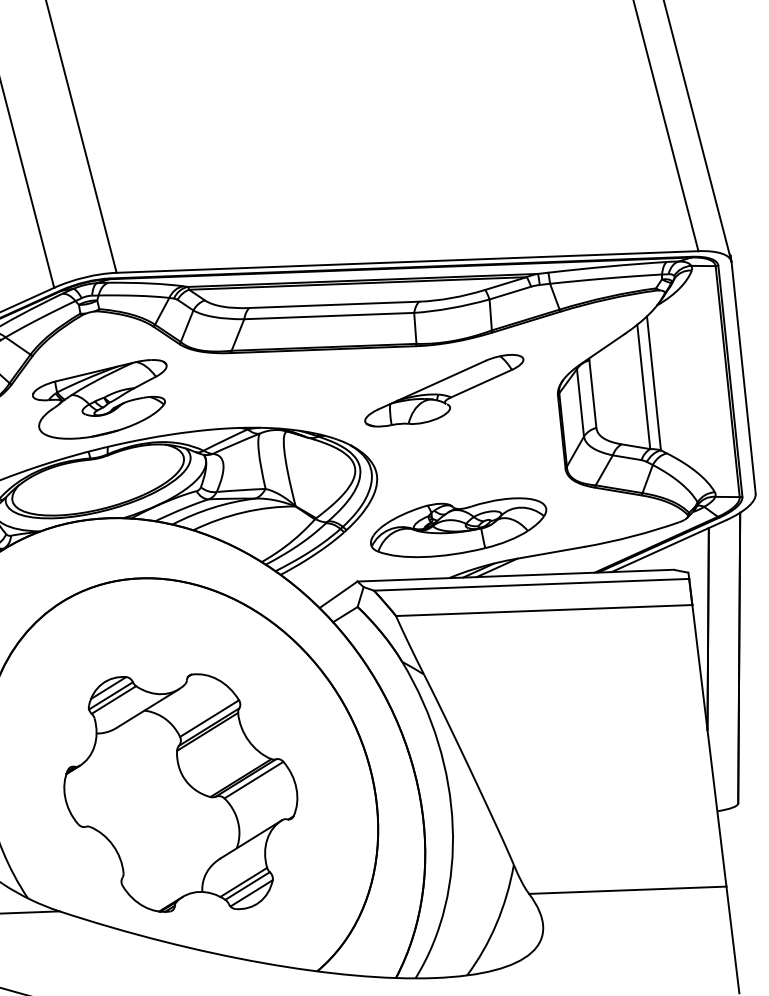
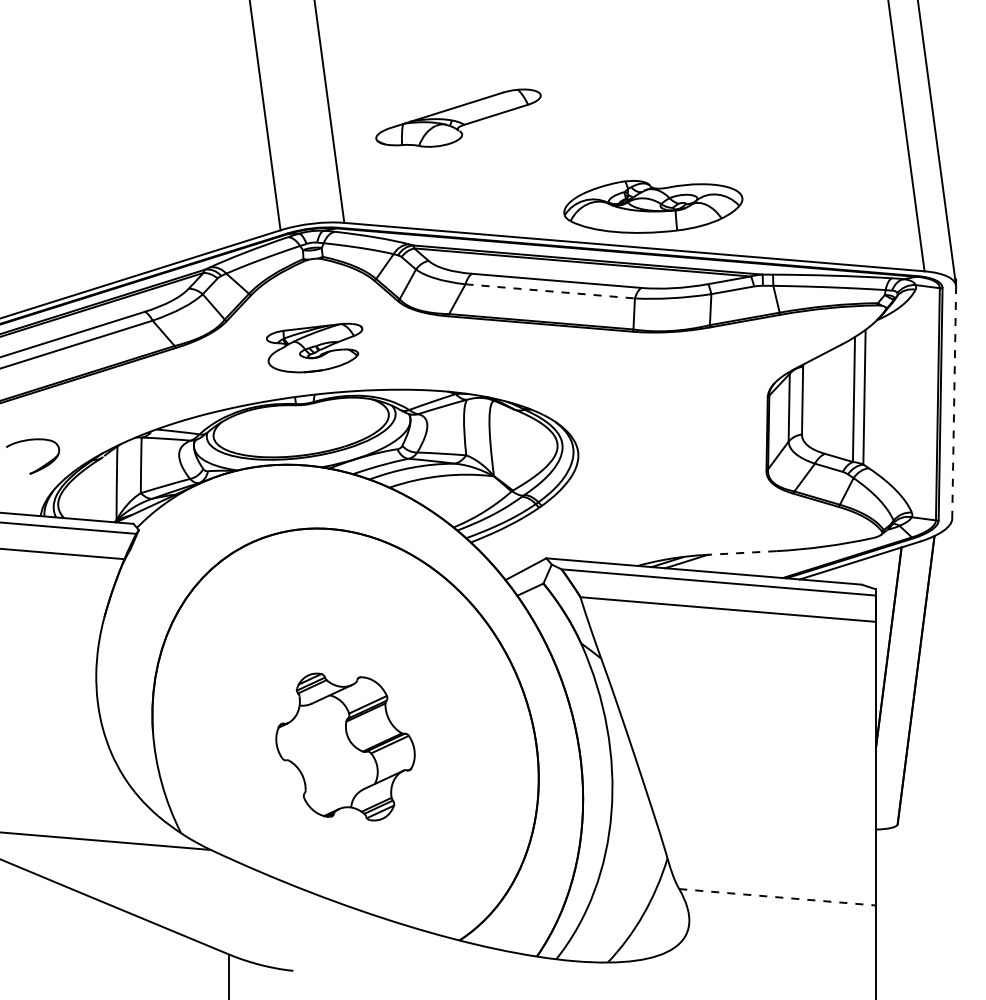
line: (329, 316) -> (550, 291), solid -> dashed
line: (743, 377) -> (954, 402), solid -> dashed
part: (444, 390) -> (458, 117), moved
part: (101, 400) -> (314, 347), size x0.7
part: (458, 527) -> (653, 206), moved
line: (550, 553) -> (741, 553), solid -> dashed
part: (180, 792) -> (345, 746), size x0.6
line: (627, 890) -> (777, 897), solid -> dashed

